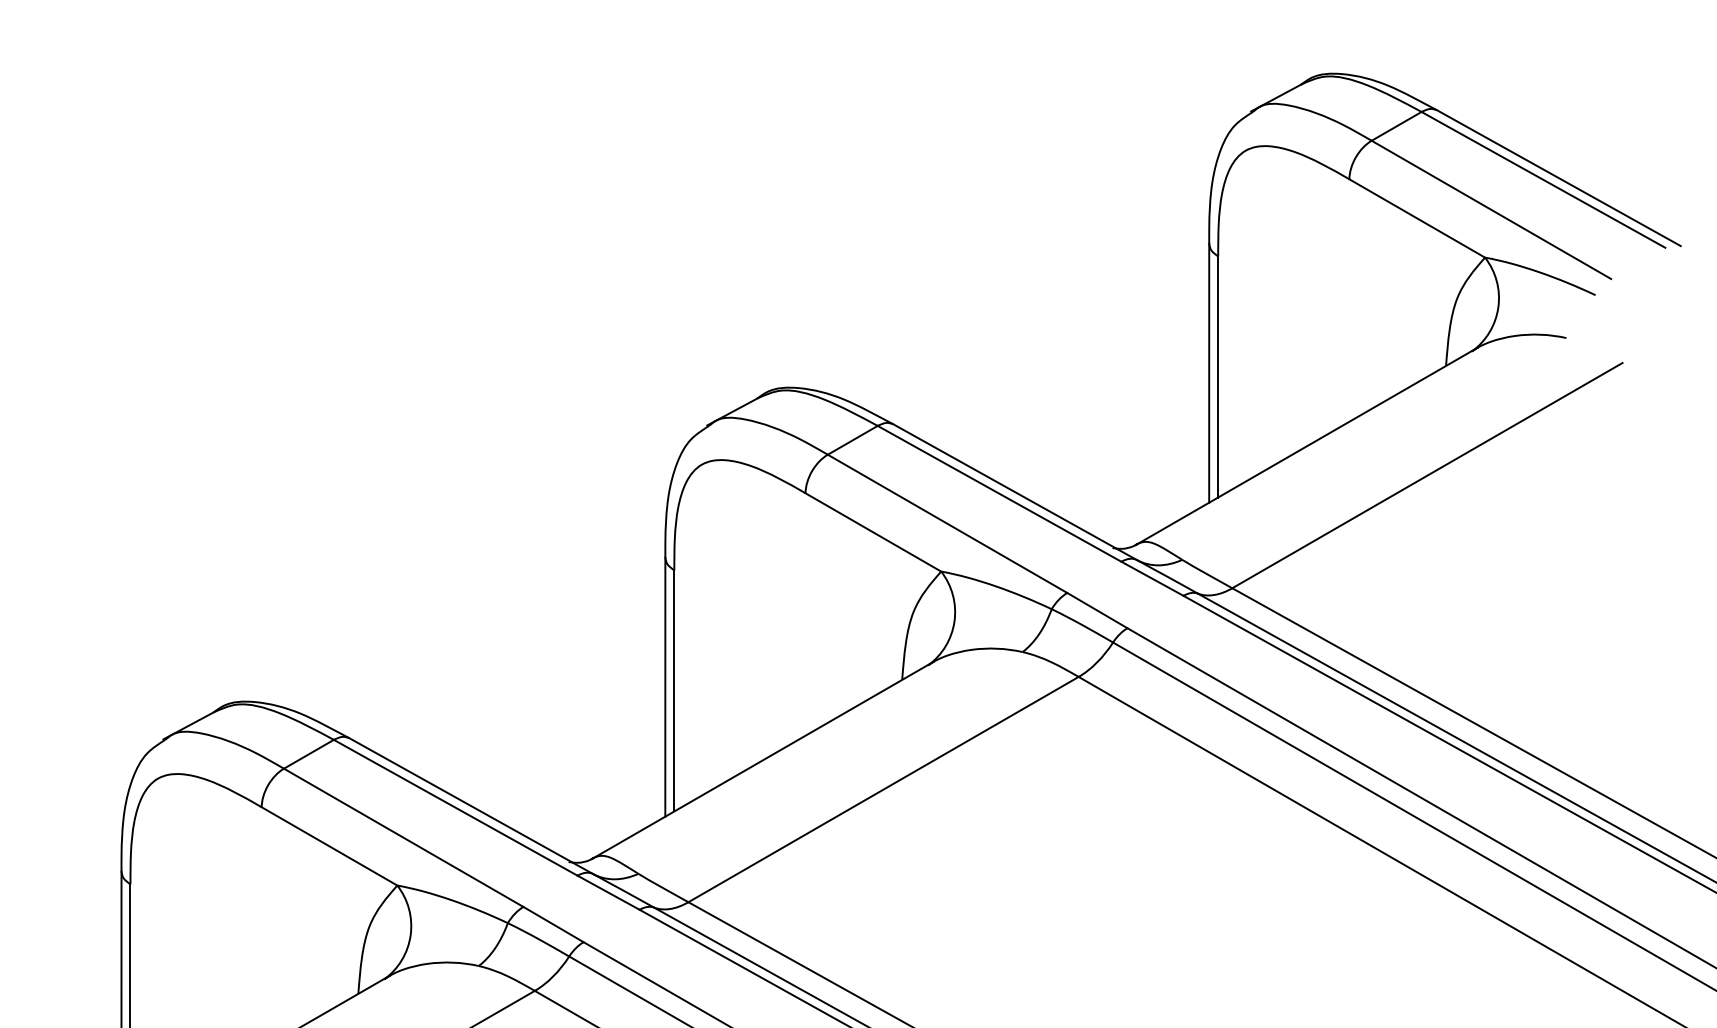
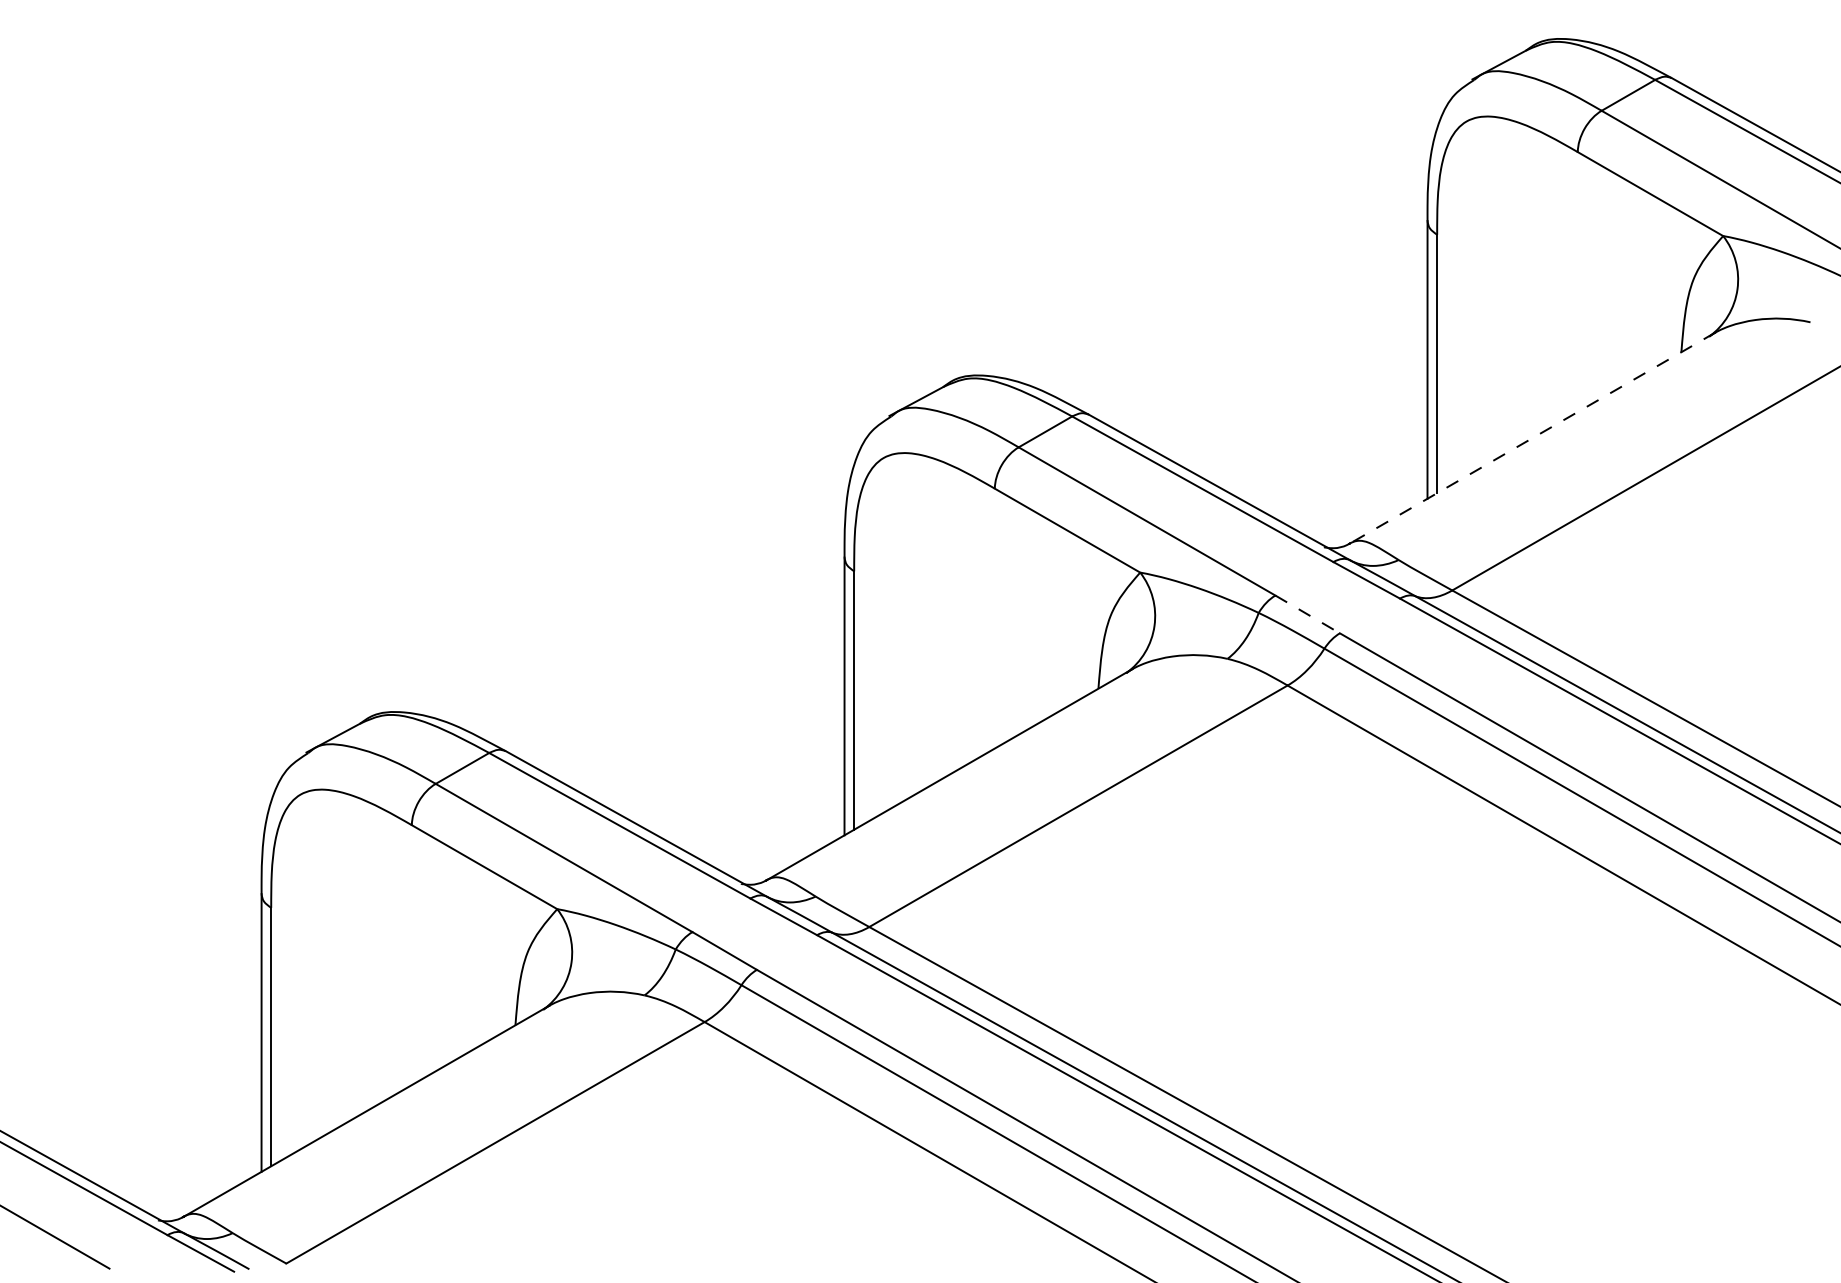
line: (1307, 446) -> (1532, 438), solid -> dashed
line: (1098, 610) -> (1308, 614), solid -> dashed

